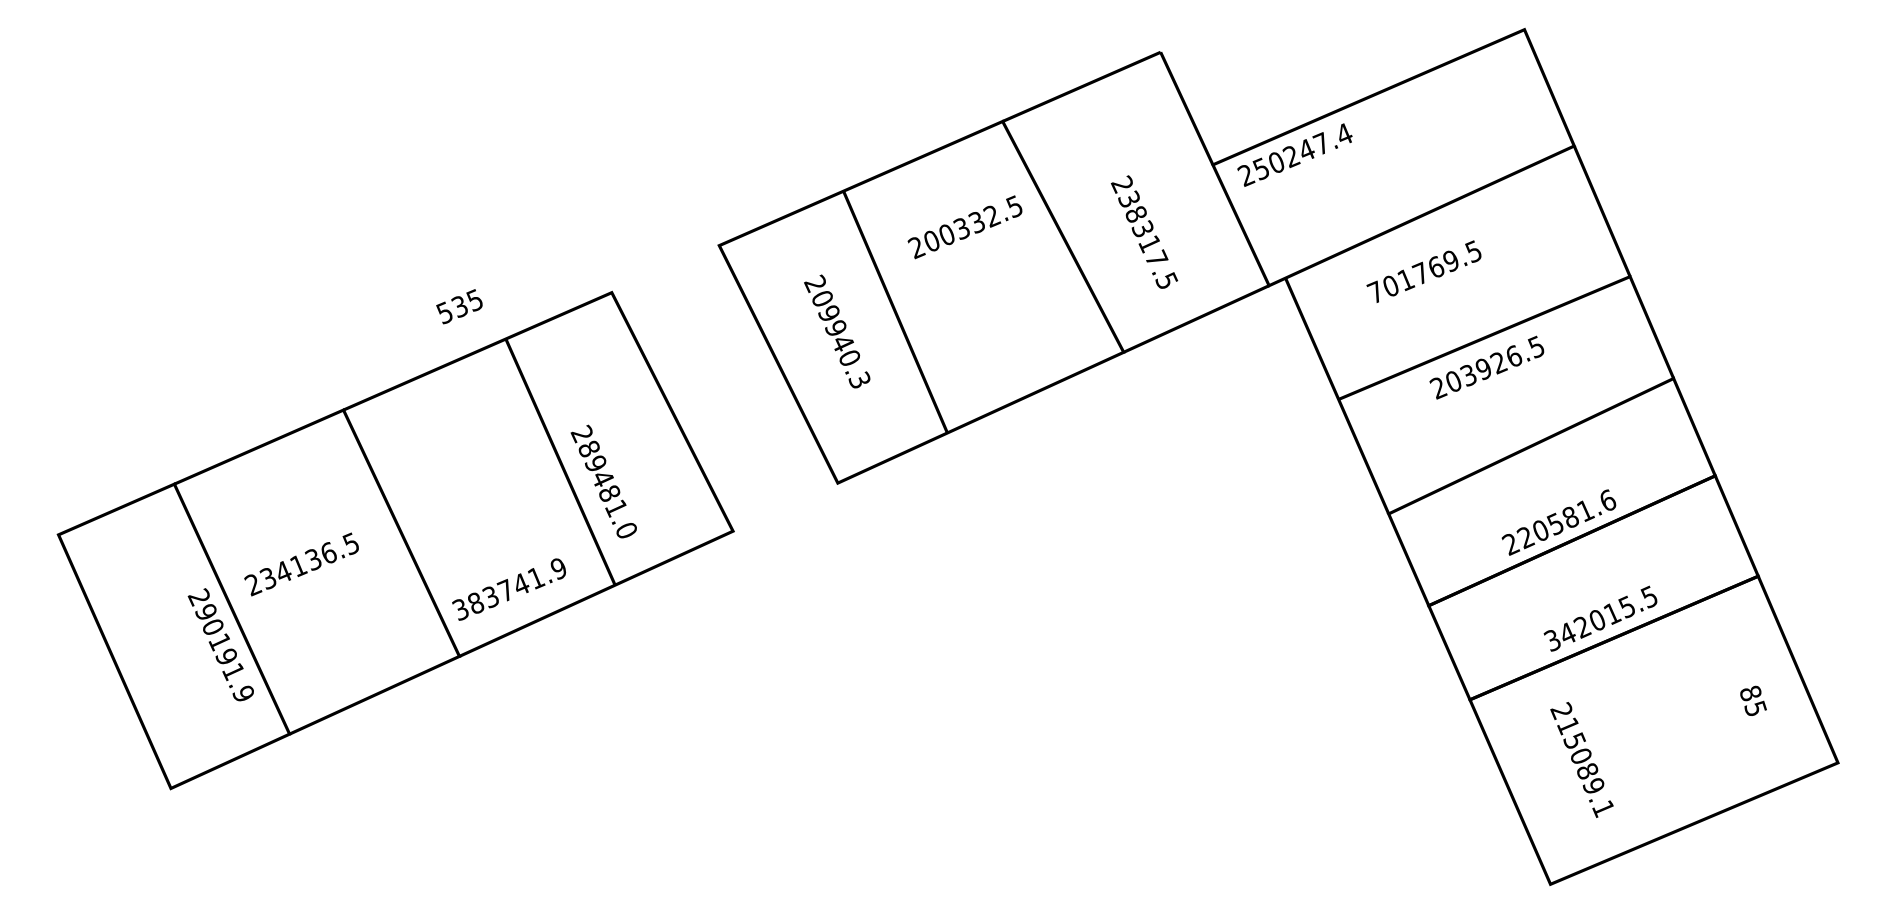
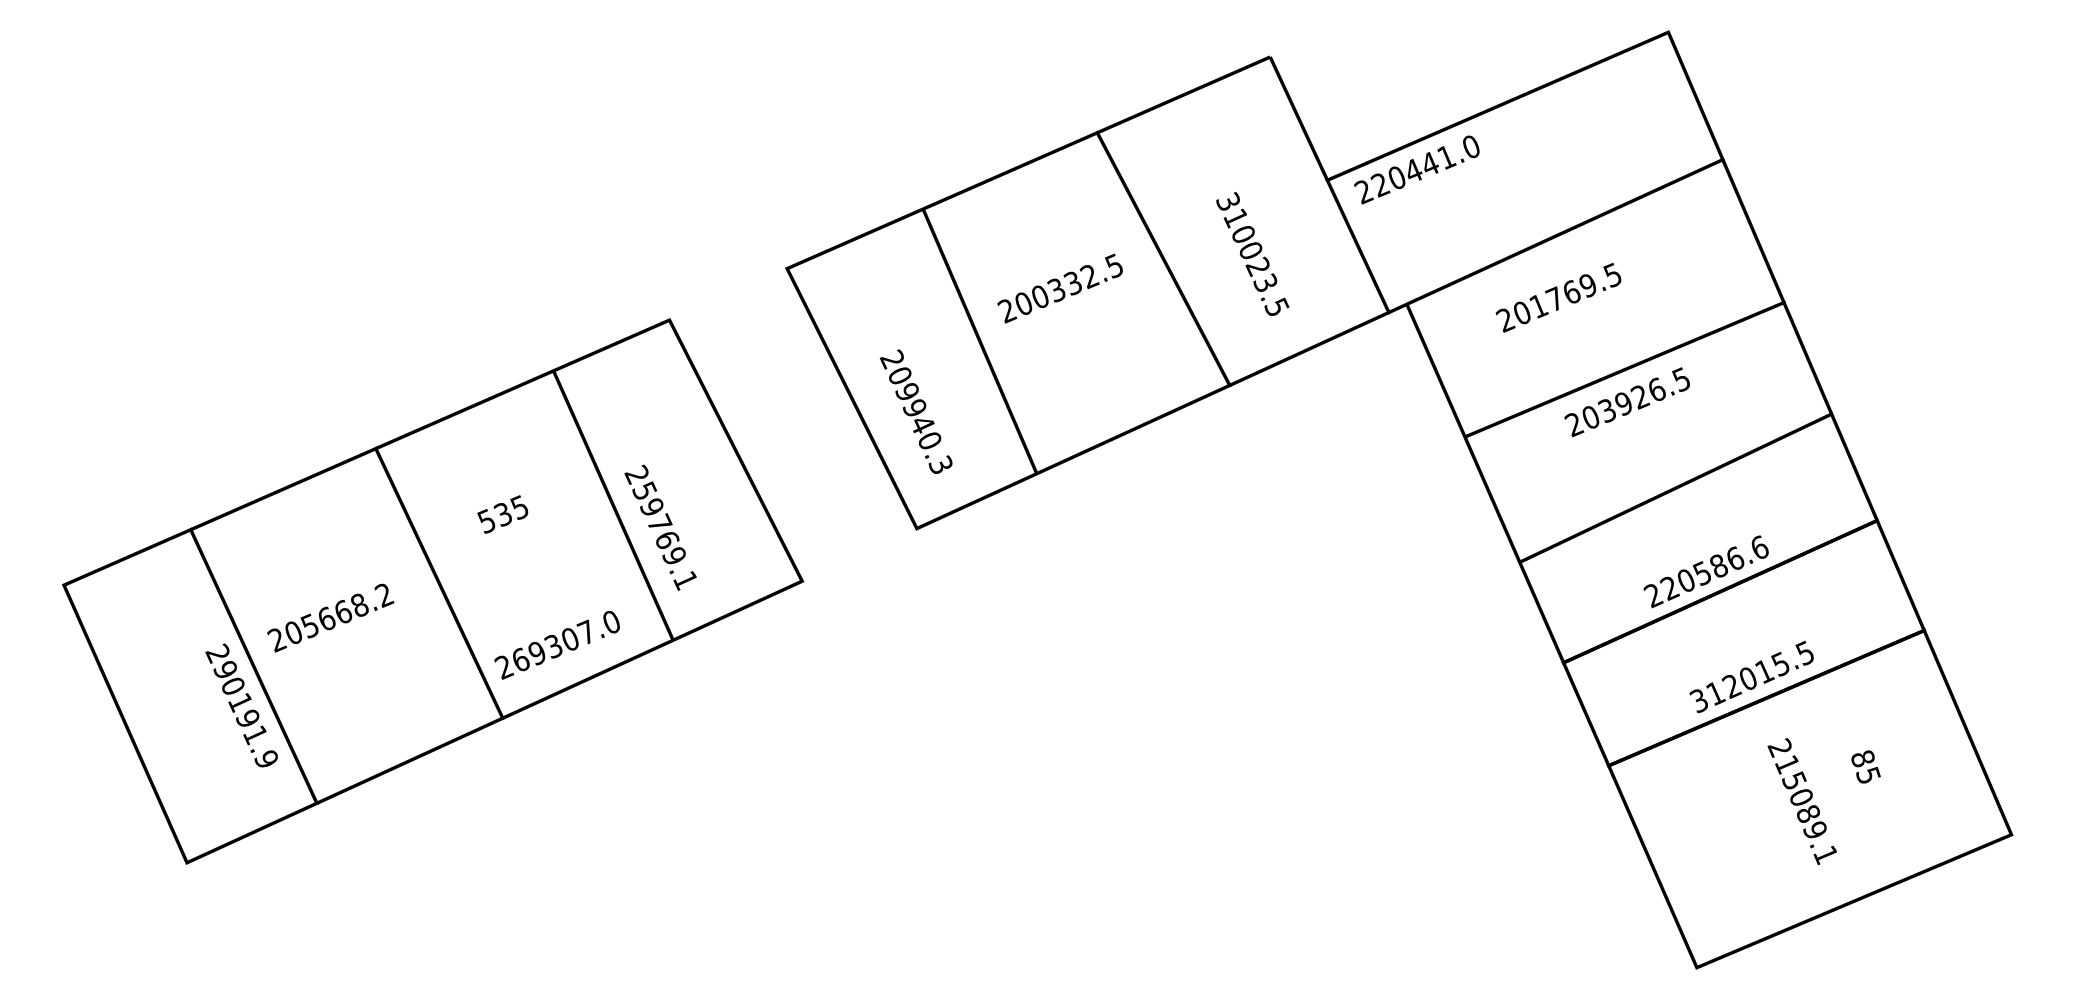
text: (1302, 151) -> (1425, 165), 250247.4 -> 220441.0
text: (1139, 220) -> (1246, 241), 238317.5 -> 310023.5
text: (964, 227) -> (1059, 288), moved
text: (1375, 292) -> (1505, 319), 701769.5 -> 201769.5
text: (459, 306) -> (502, 514), moved
text: (836, 331) -> (915, 411), moved
text: (607, 489) -> (664, 535), 289481.0 -> 259769.1
text: (1585, 510) -> (1735, 558), 220581.6 -> 220586.6
text: (310, 560) -> (339, 613), 234136.5 -> 205668.2
text: (508, 589) -> (556, 645), 383741.9 -> 269307.0
text: (1567, 633) -> (1715, 693), 342015.5 -> 312015.5
text: (1753, 700) -> (1865, 766), moved
text: (1581, 759) -> (1801, 801), moved

